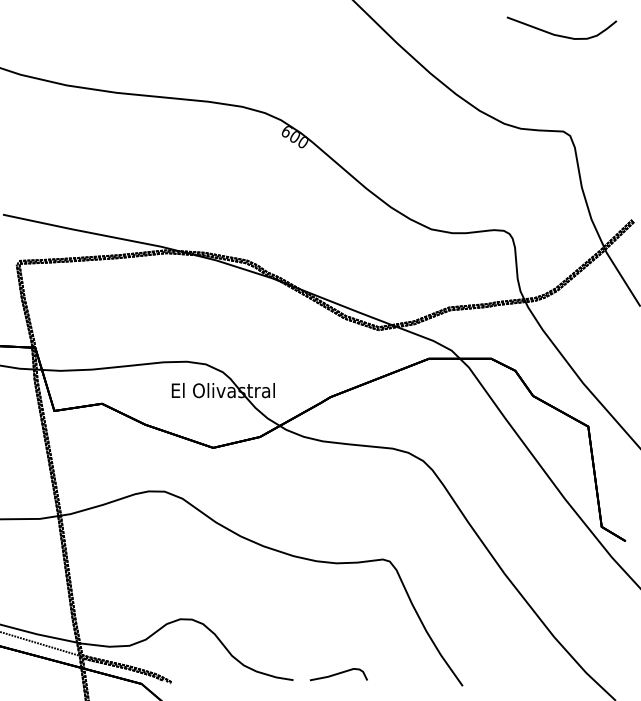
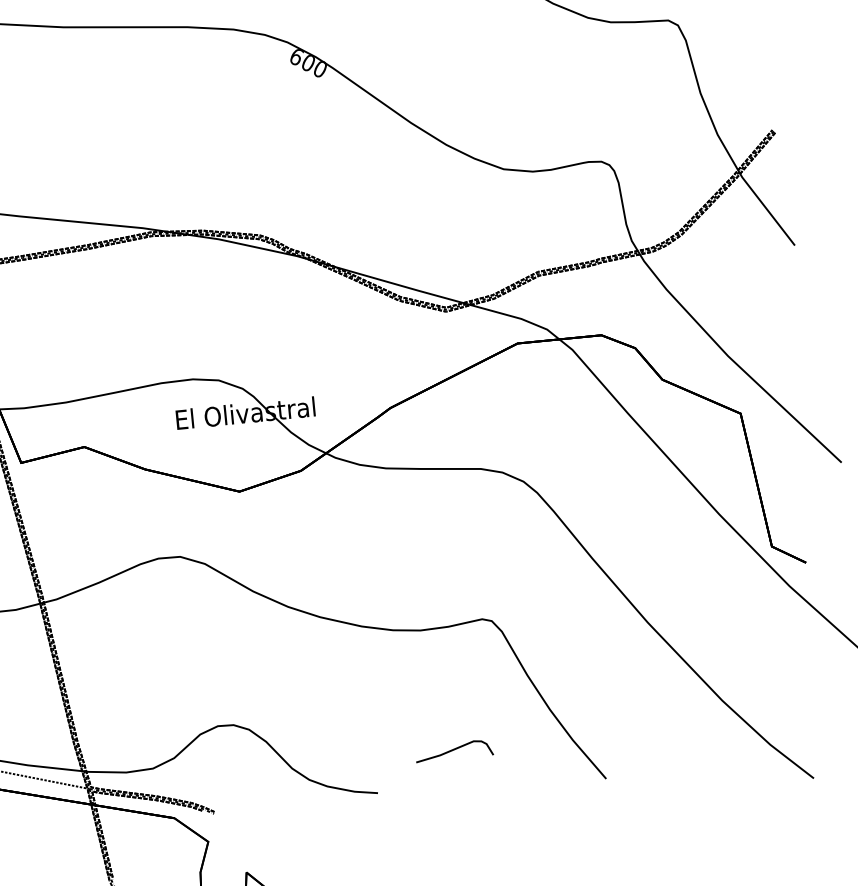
curve: (338, 674) -> (453, 750), moved

